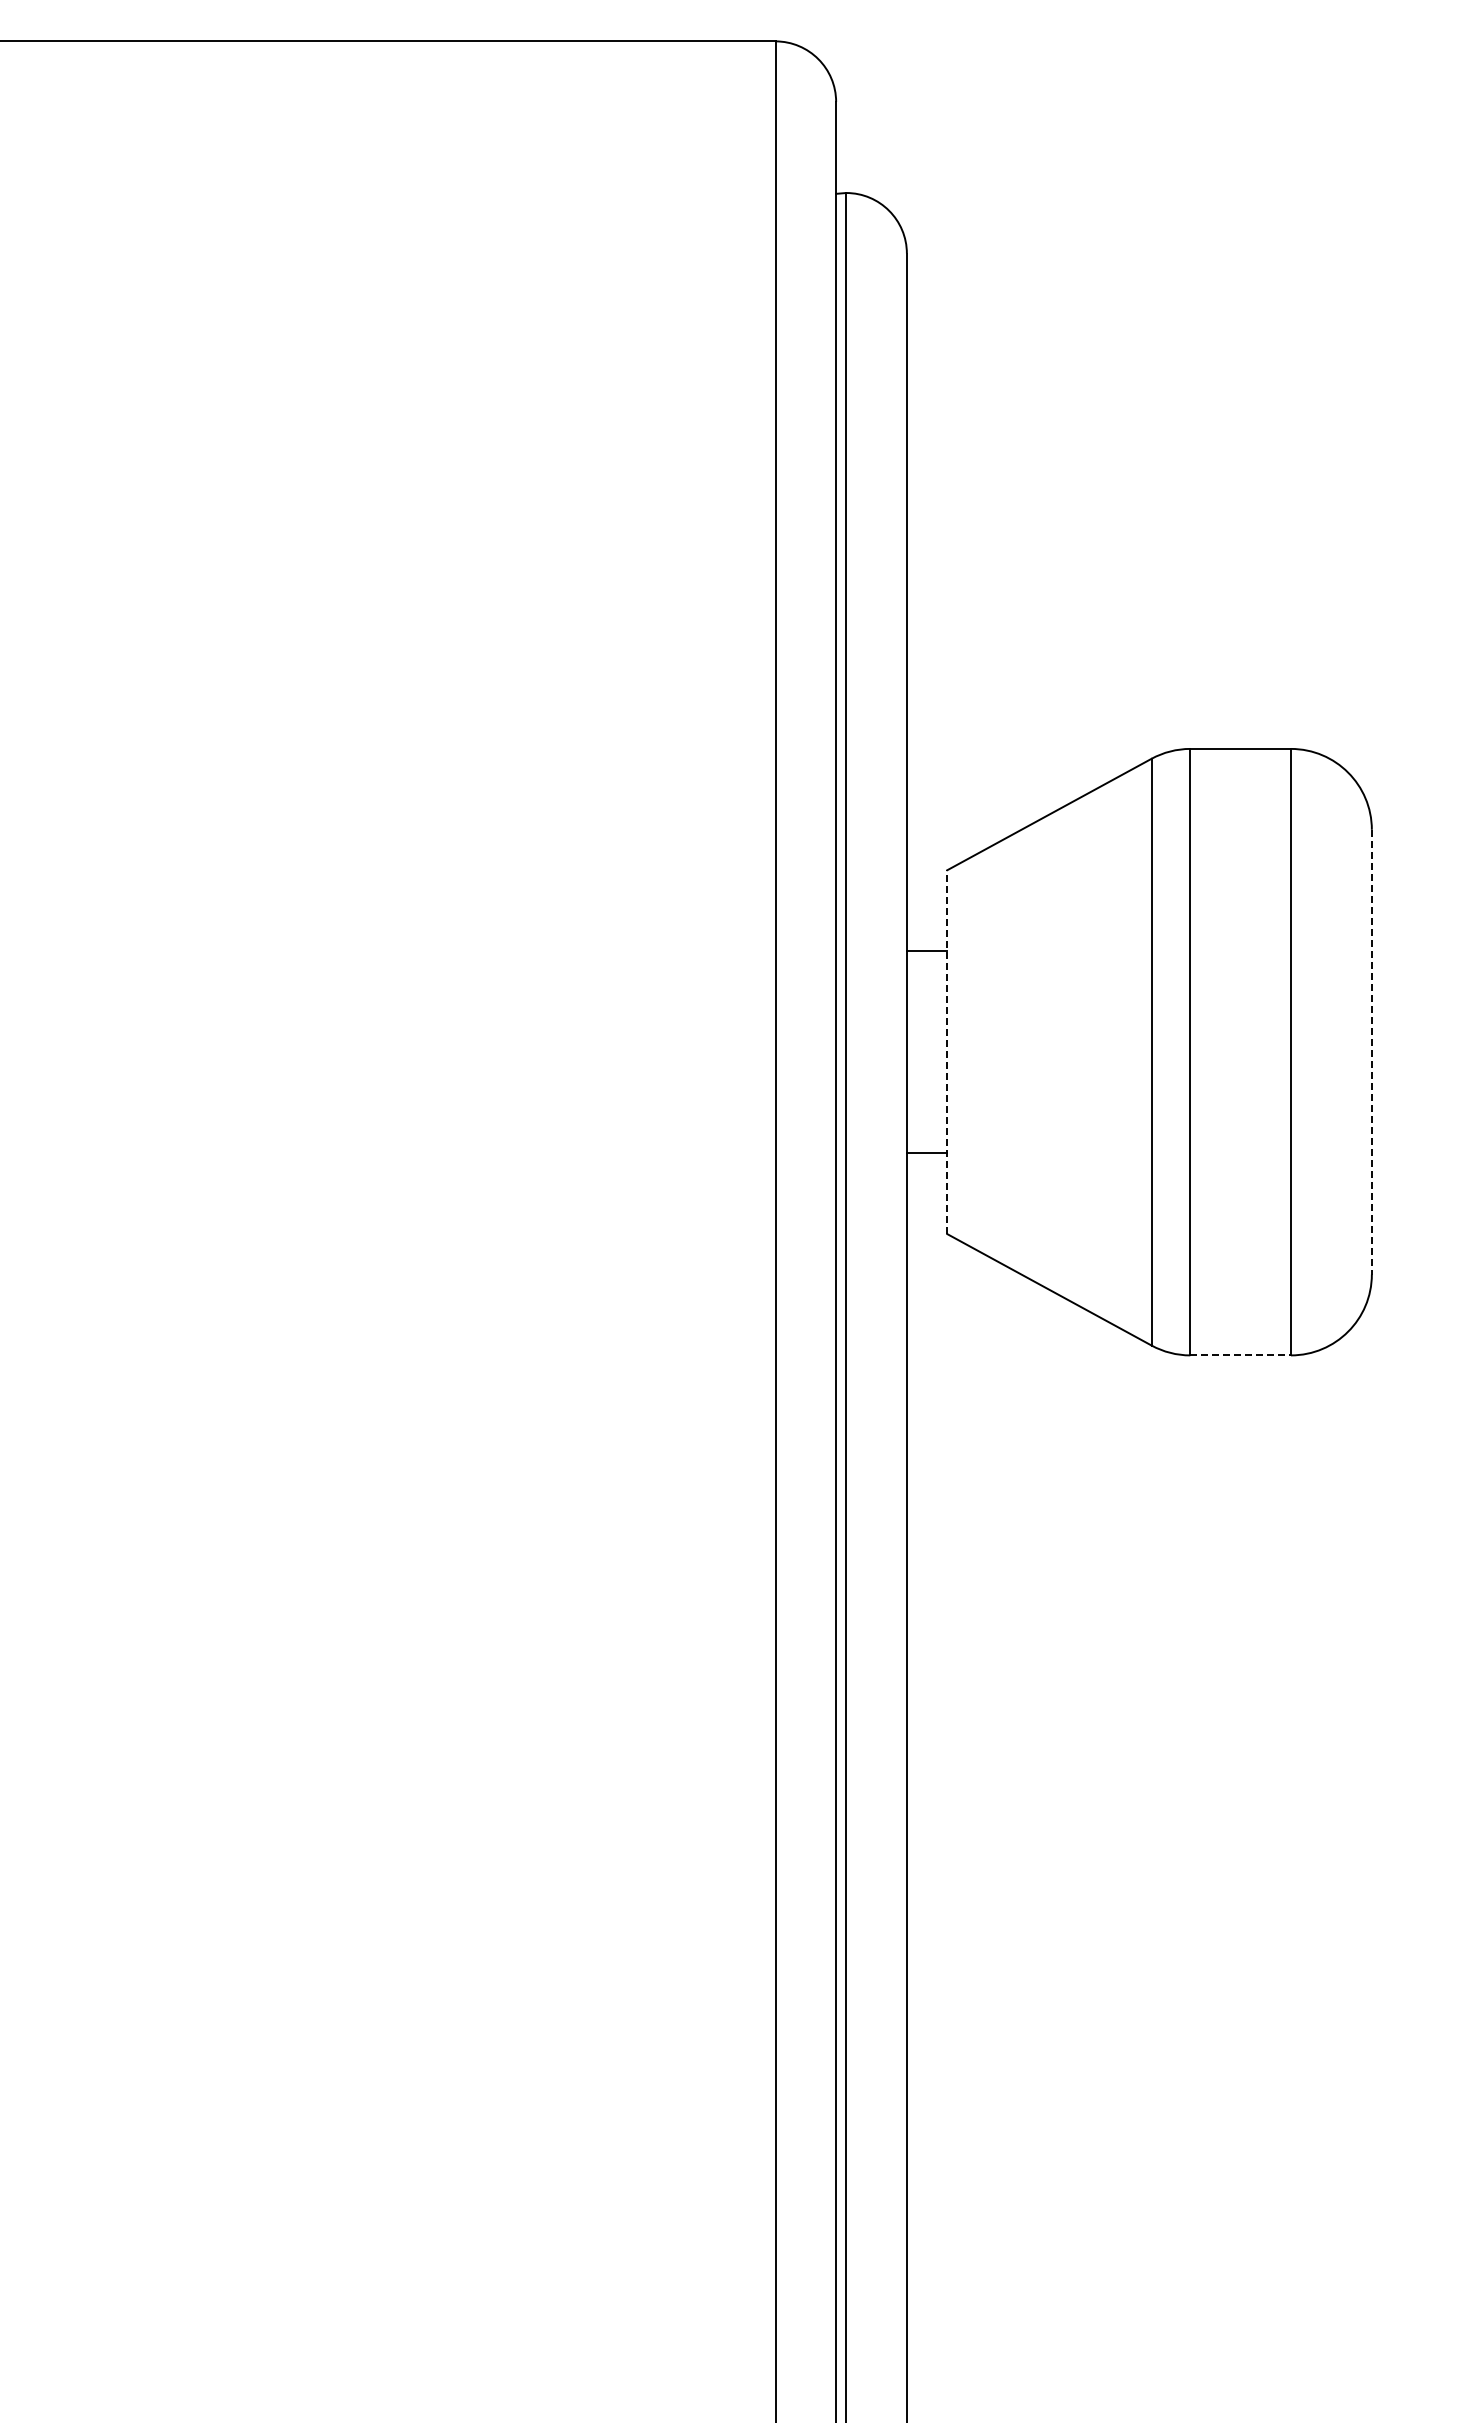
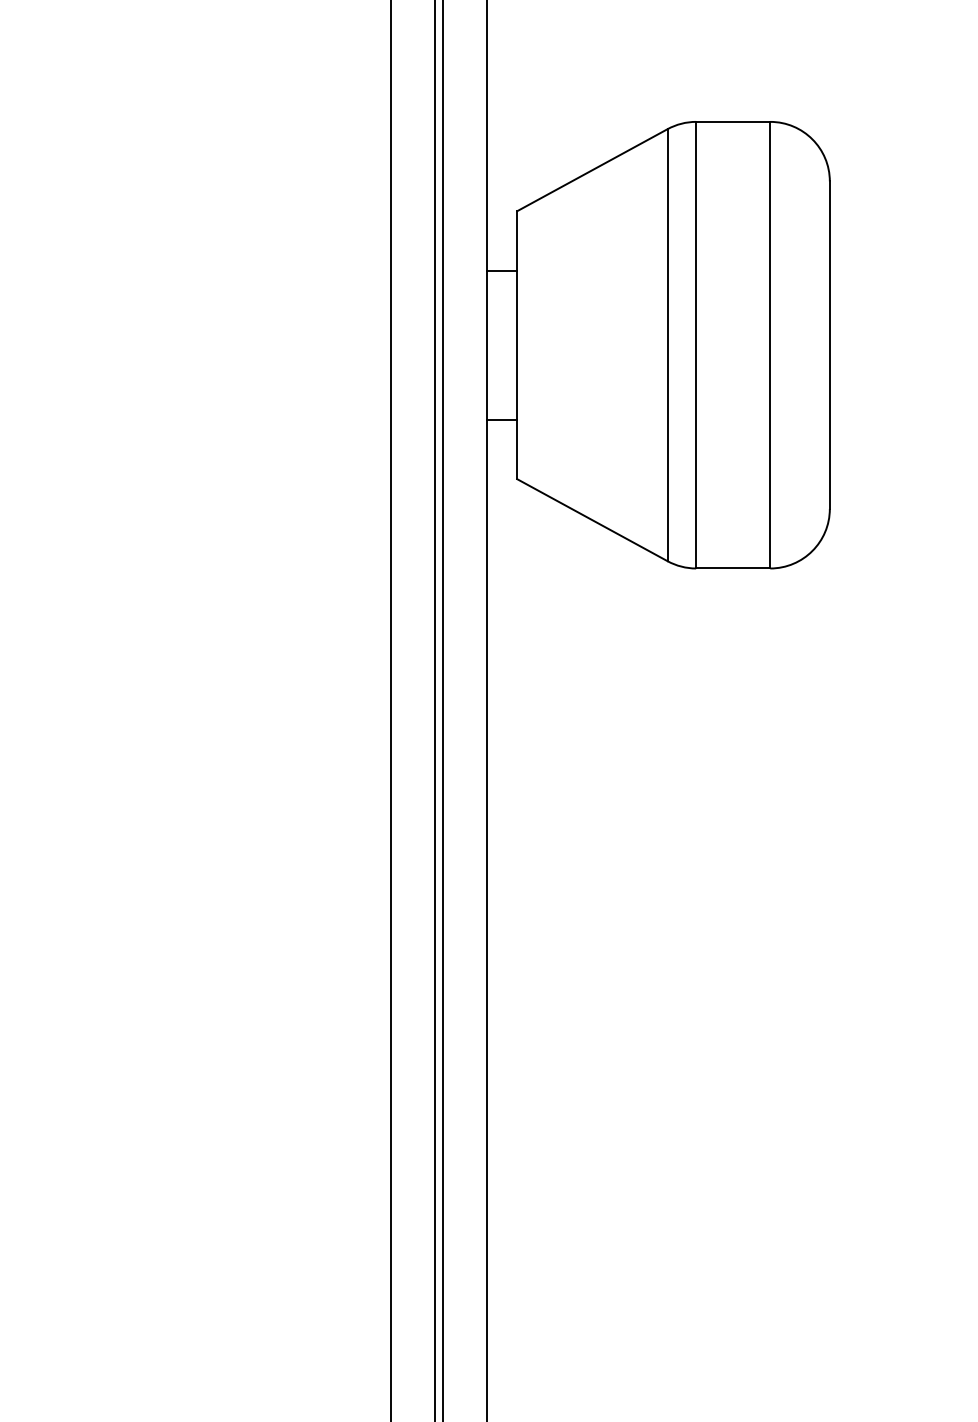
line: (947, 1052) -> (517, 345), dashed -> solid
line: (1371, 1052) -> (829, 345), dashed -> solid
line: (1241, 1355) -> (733, 568), dashed -> solid

